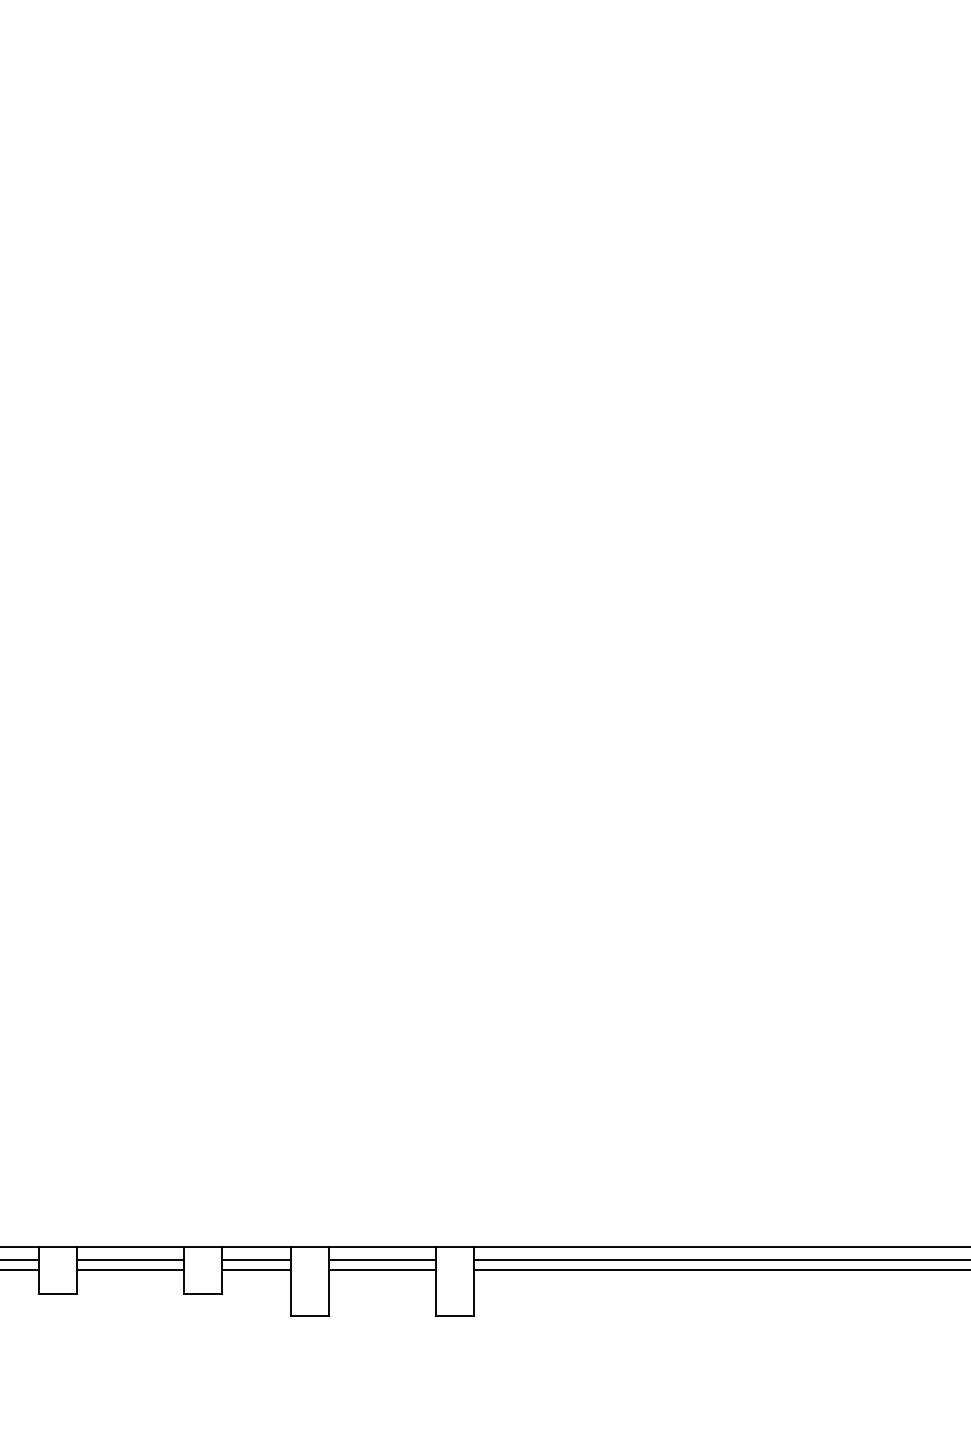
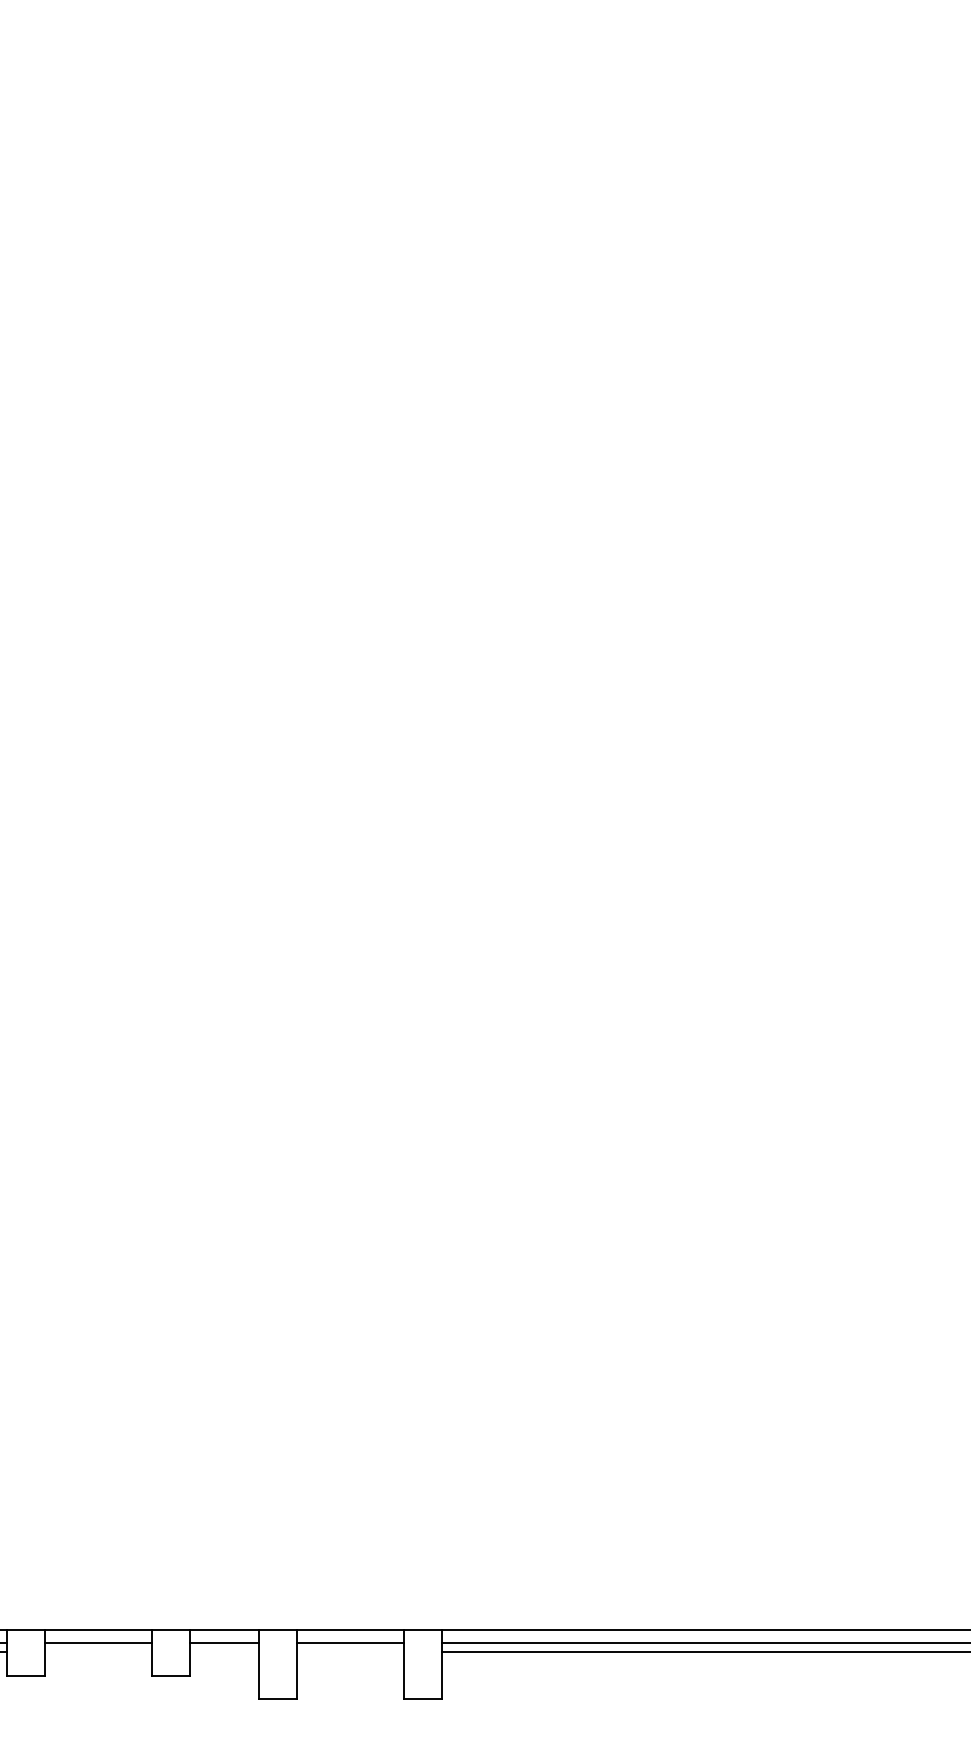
line: (129, 1270) -> (97, 1652), removed
line: (256, 1270) -> (224, 1652), removed
line: (382, 1270) -> (350, 1652), removed

